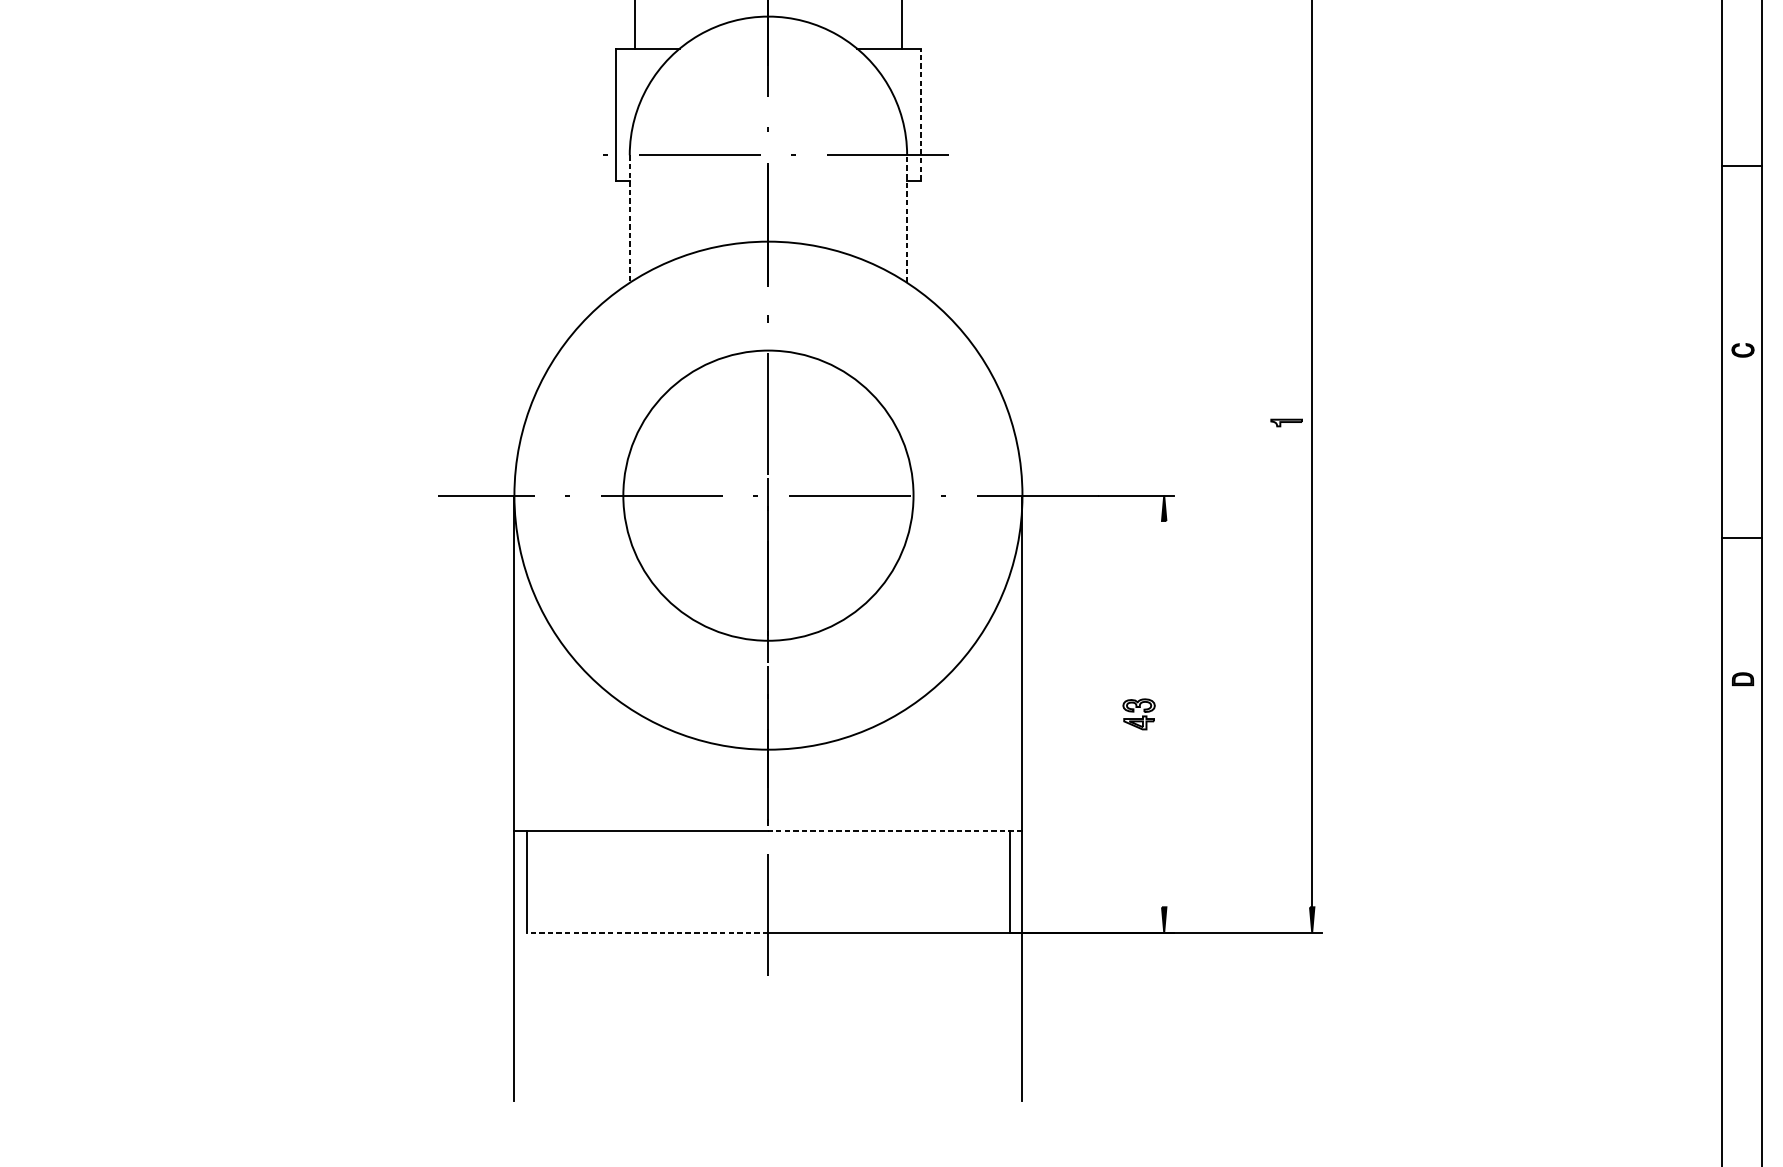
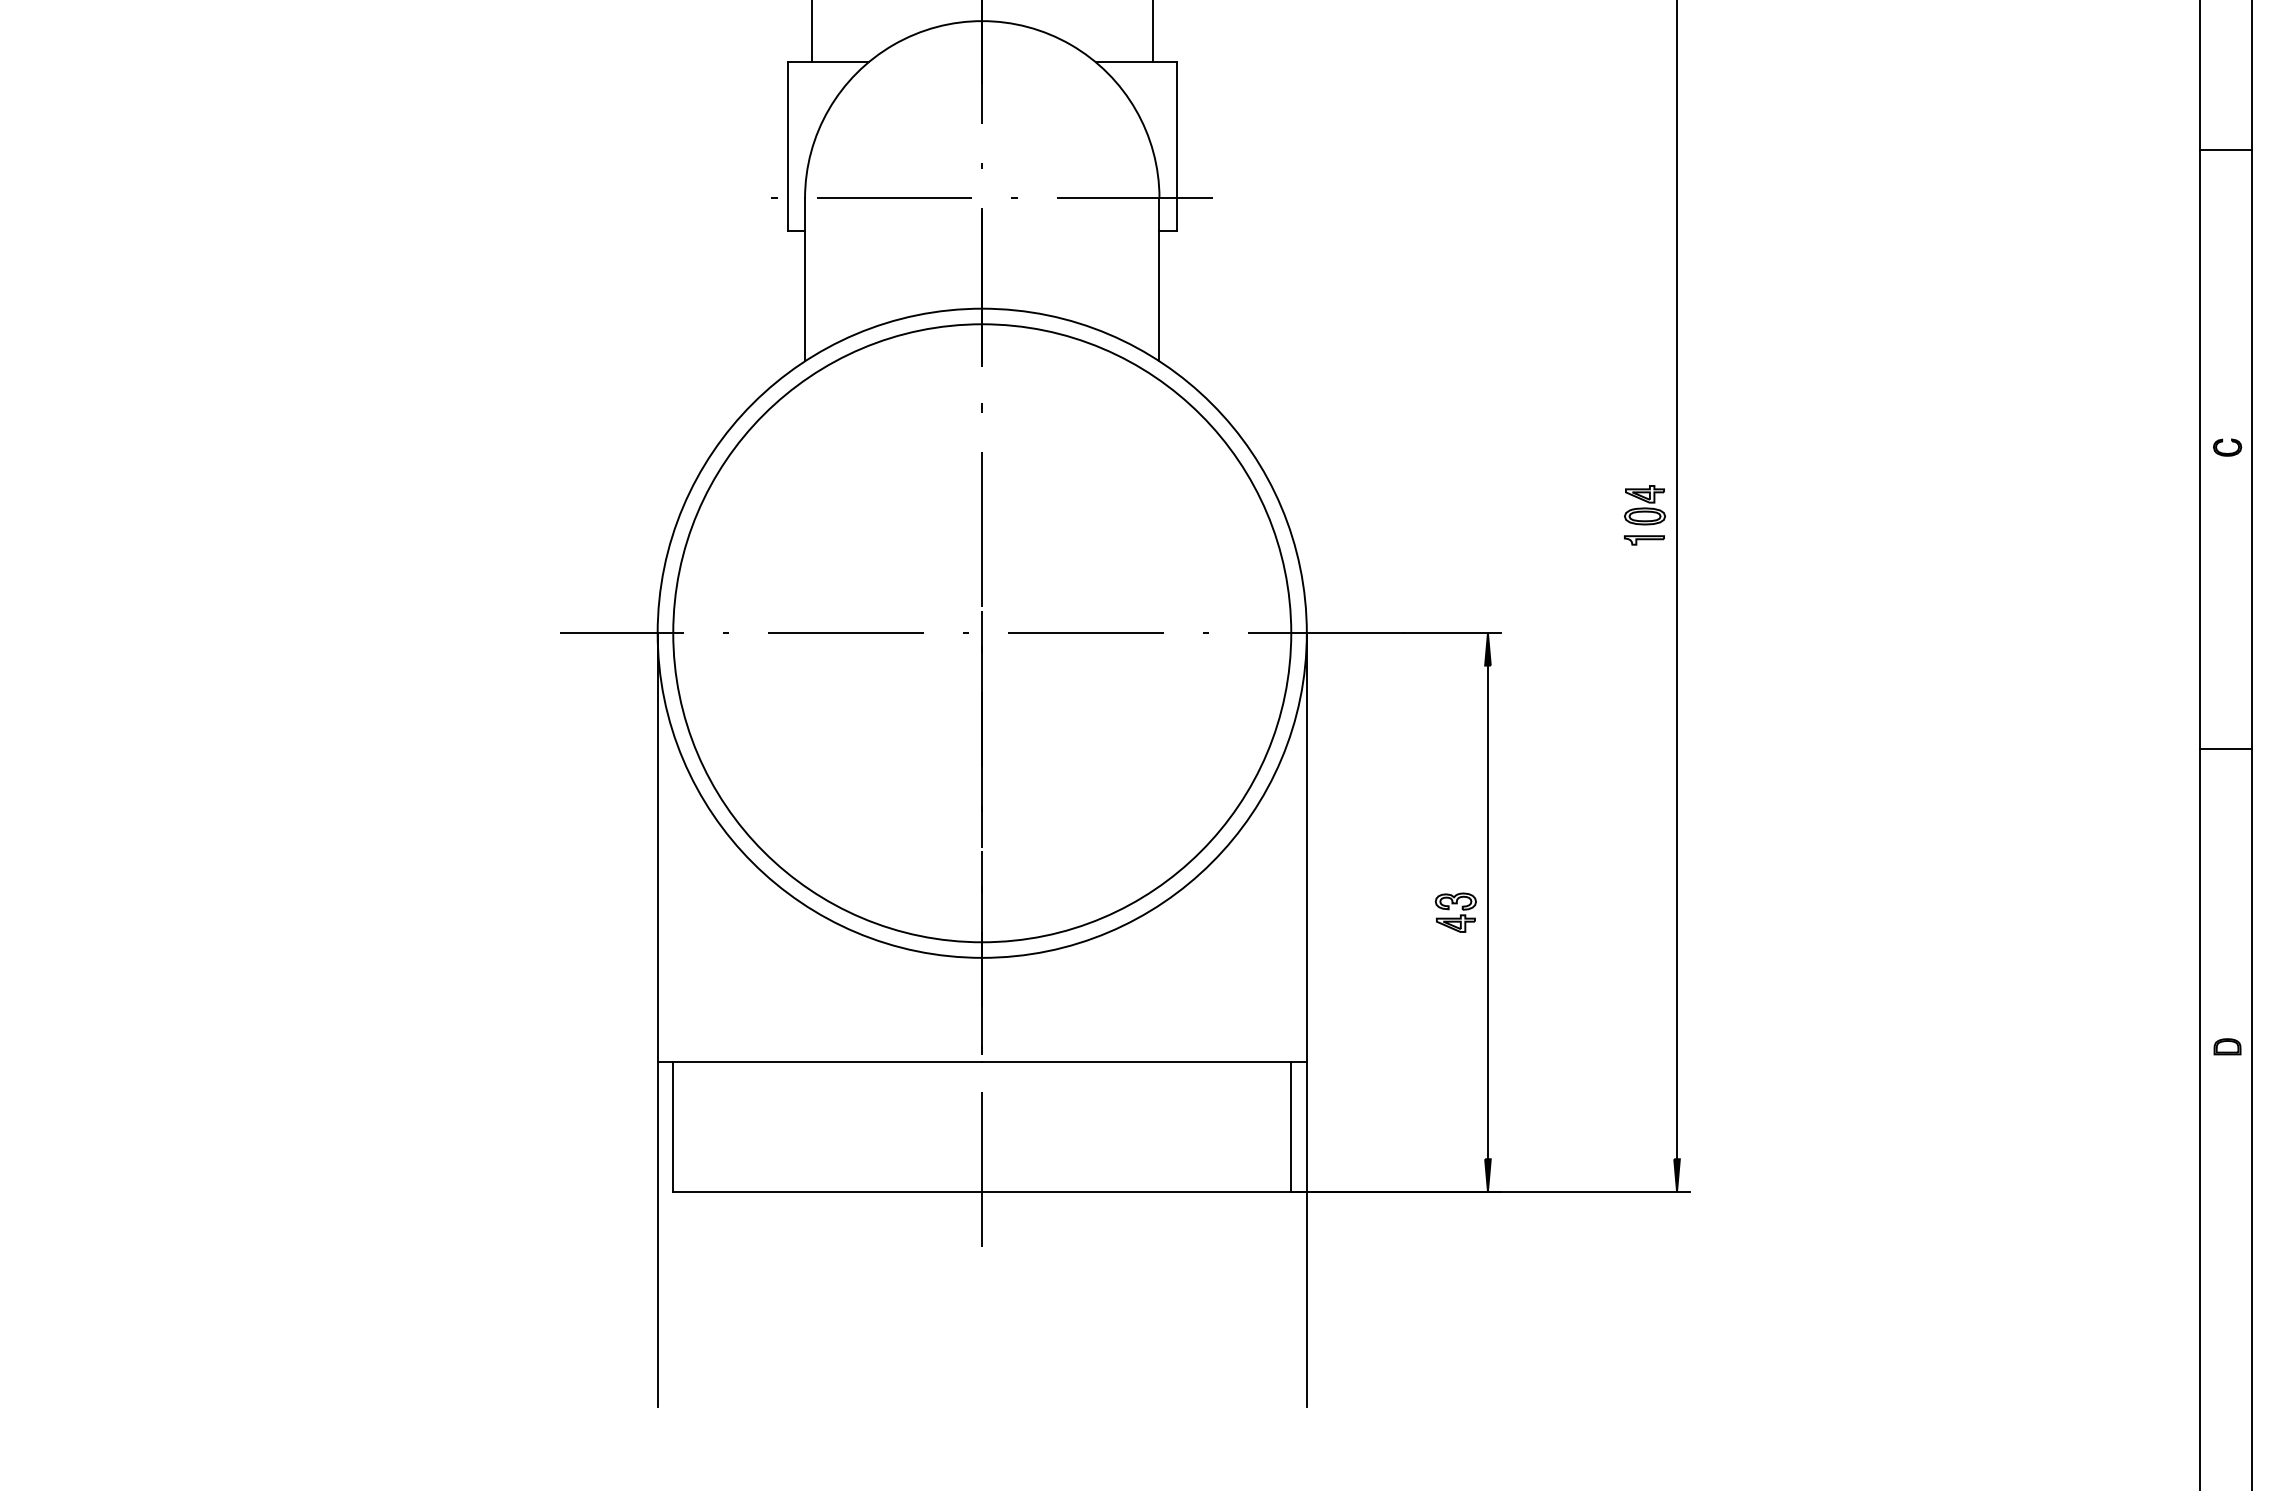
line: (921, 113) -> (1177, 145), dashed -> solid
line: (1742, 166) -> (2226, 150), moved
line: (630, 218) -> (805, 279), dashed -> solid
line: (907, 218) -> (1159, 279), dashed -> solid
part: (1287, 395) -> (1645, 505), added
circle: (768, 495) -> (982, 633), size x1.67
line: (1742, 538) -> (2226, 749), moved
part: (1742, 678) -> (2227, 1046), moved
line: (1163, 714) -> (1487, 912), added
line: (895, 830) -> (1144, 1061), dashed -> solid
line: (647, 932) -> (827, 1191), dashed -> solid

